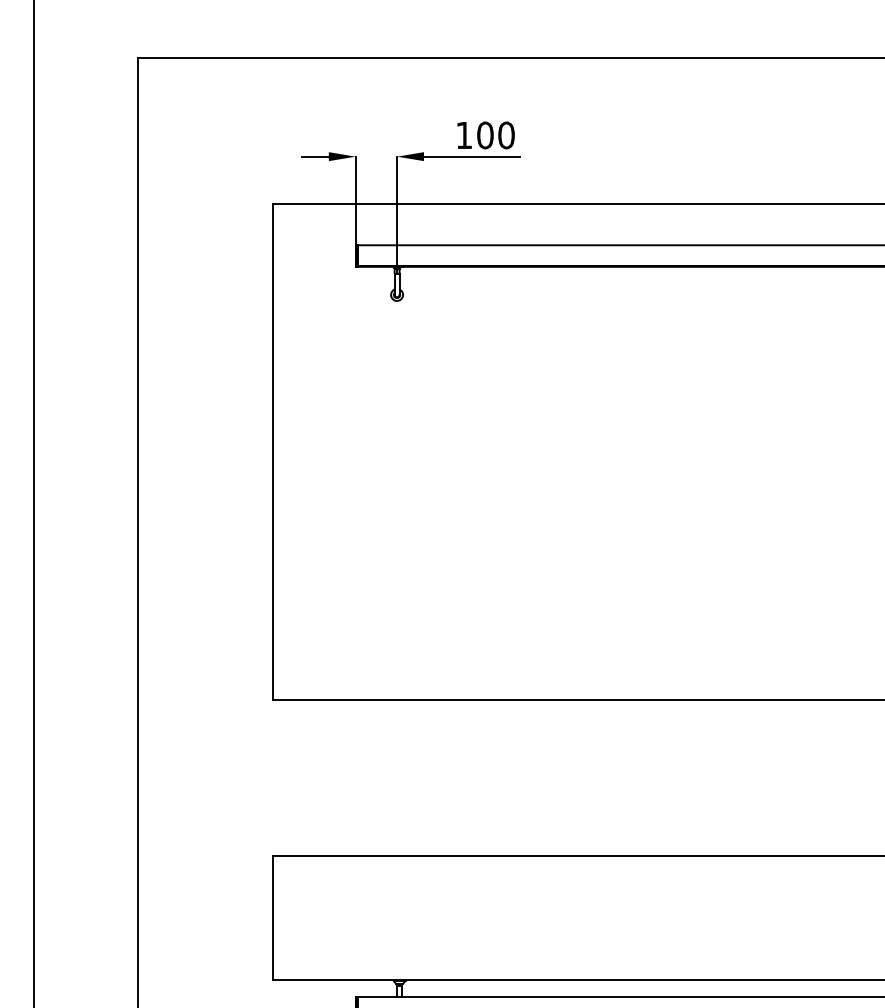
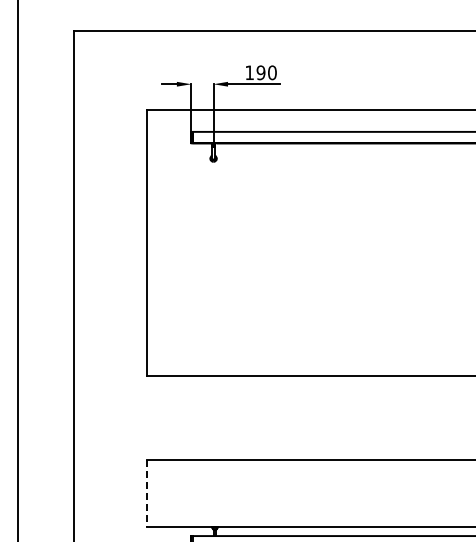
text: (484, 134) -> (260, 72), 100 -> 190
line: (272, 919) -> (146, 494), solid -> dashed

